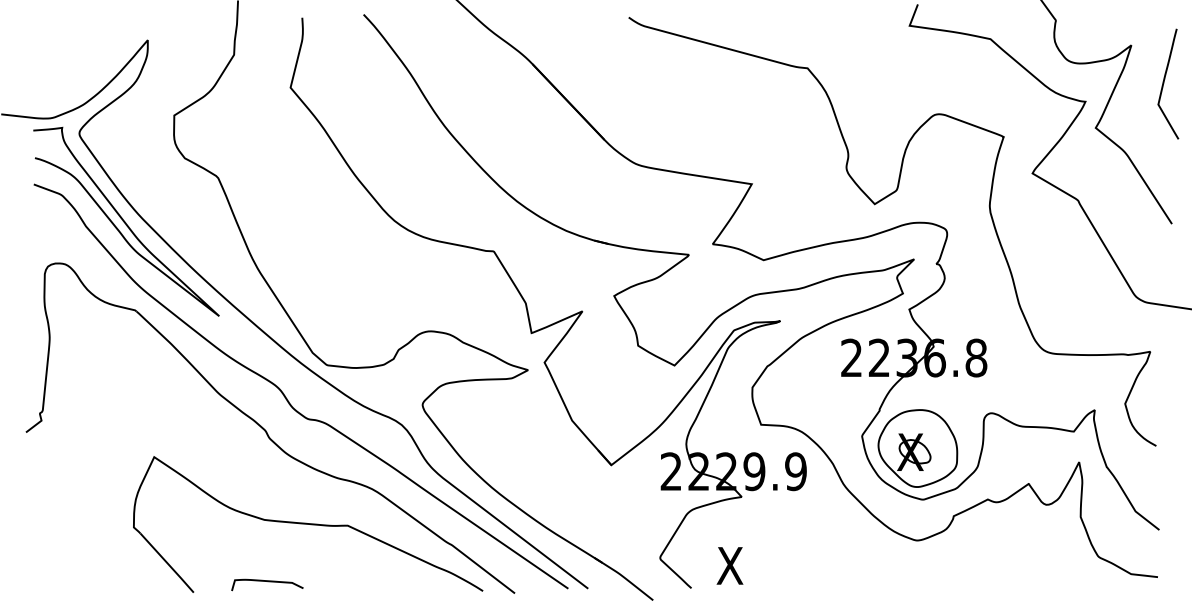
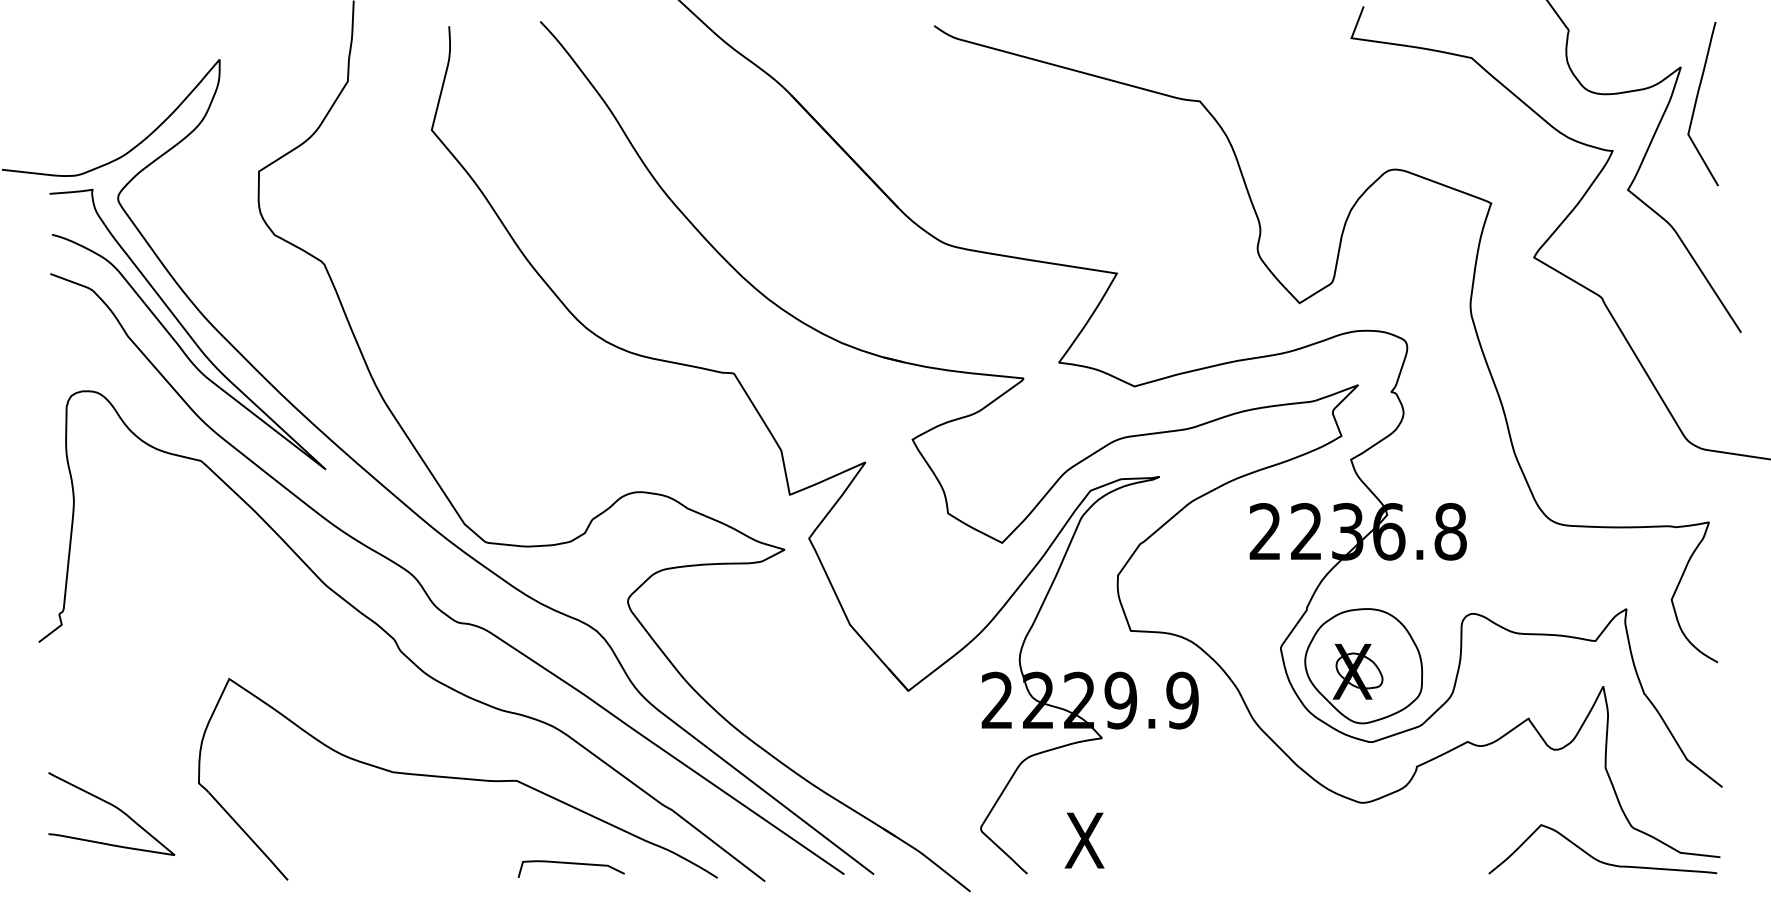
curve: (1164, 83) -> (1697, 103), moved
curve: (77, 544) -> (115, 808), added
curve: (1074, 577) -> (1596, 857), added
curve: (267, 582) -> (571, 865), moved

